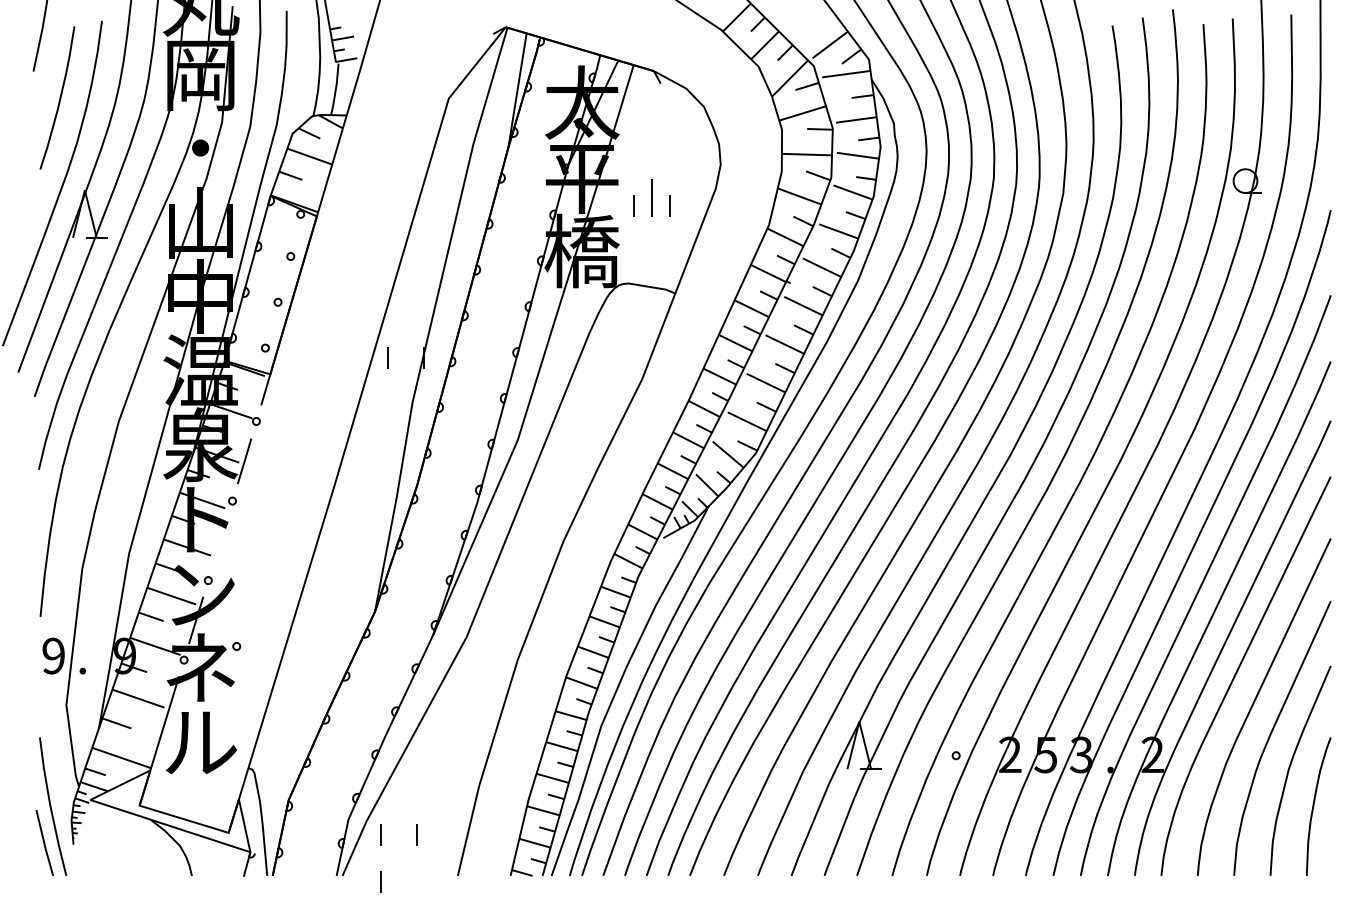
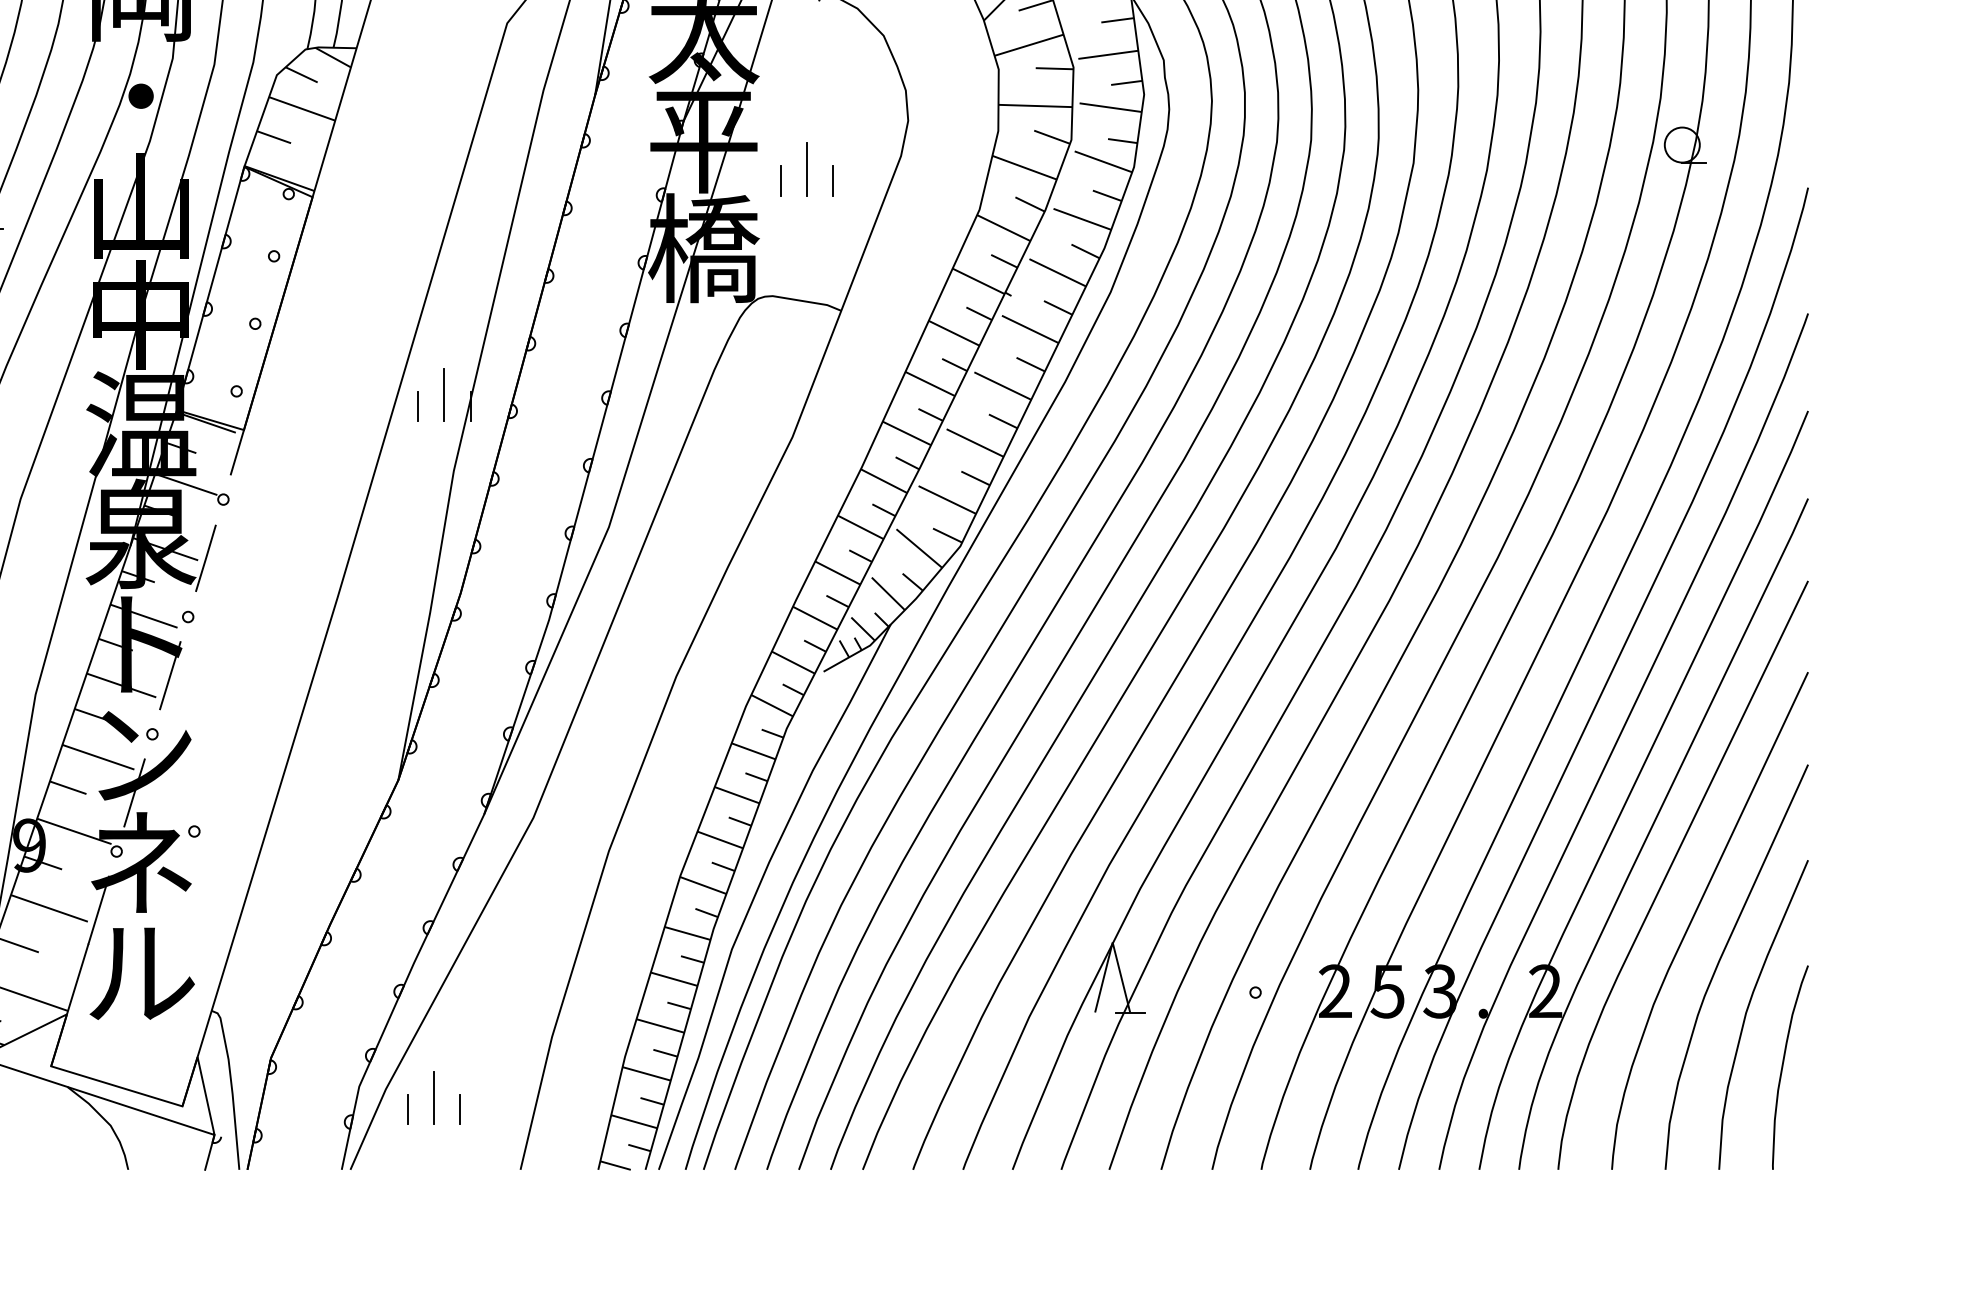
line: (406, 350) -> (444, 394), added
line: (220, 540) -> (170, 675), added
line: (399, 826) -> (434, 1096), added
line: (380, 881) -> (406, 1178), removed

